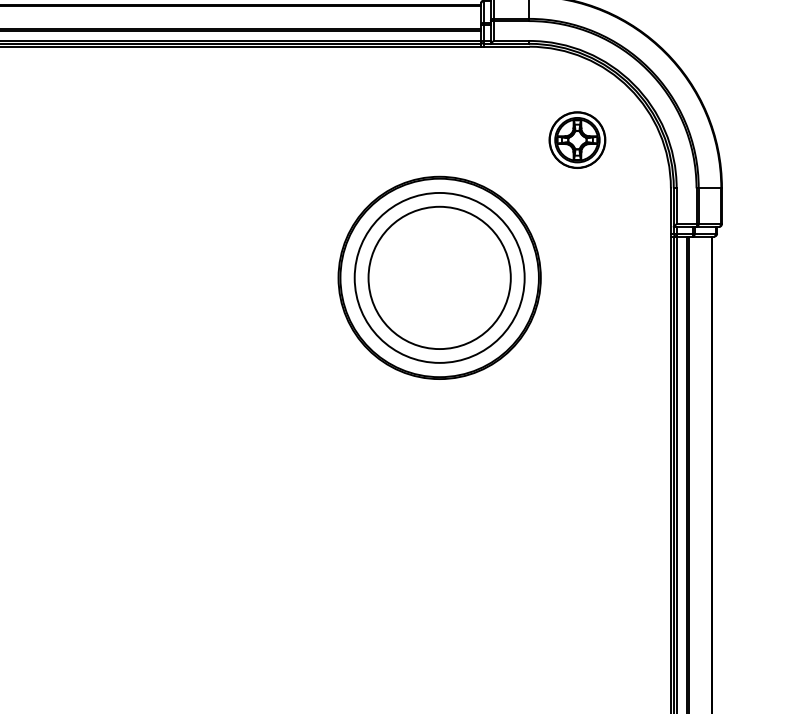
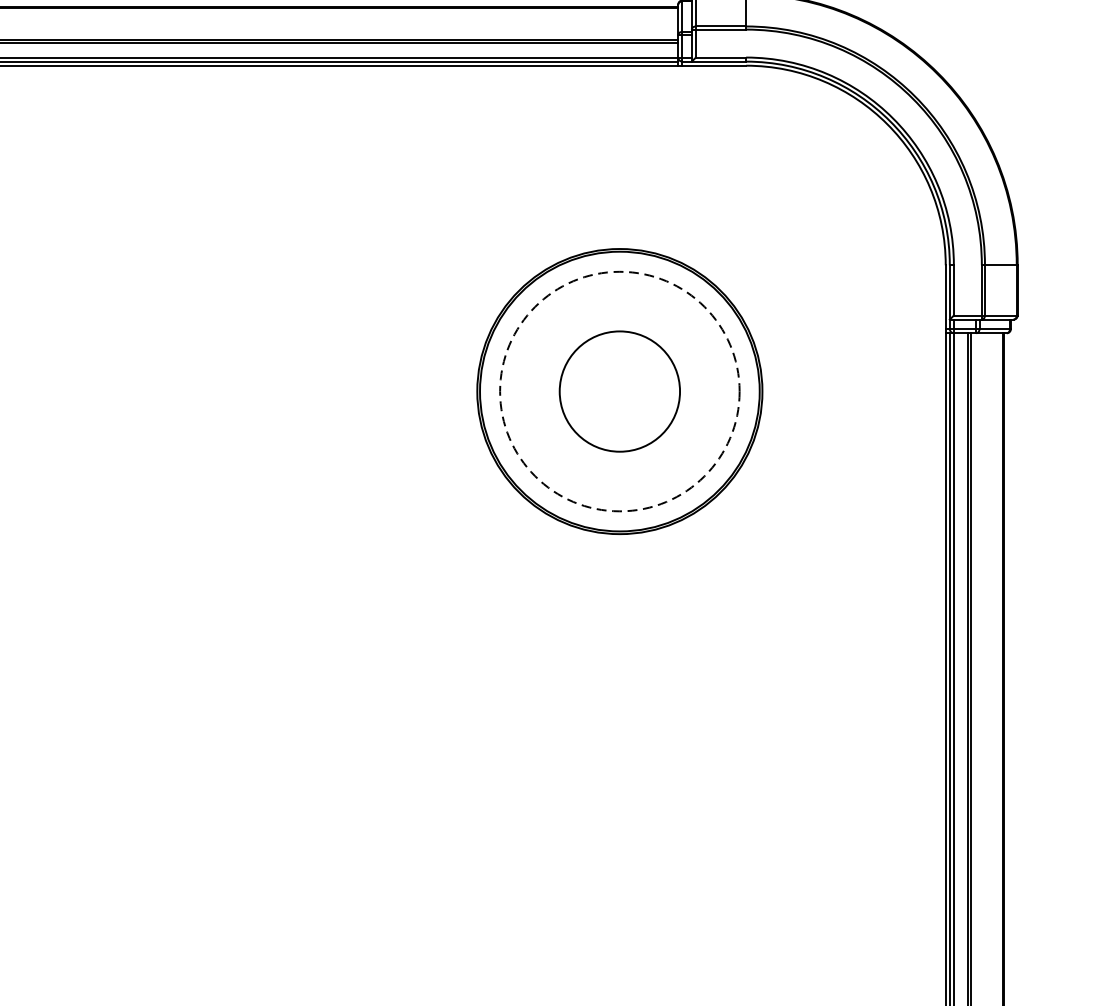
part: (577, 139) -> (814, 196), removed
circle: (439, 277) -> (619, 390), size x0.6
circle: (439, 277) -> (619, 390), solid -> dashed

